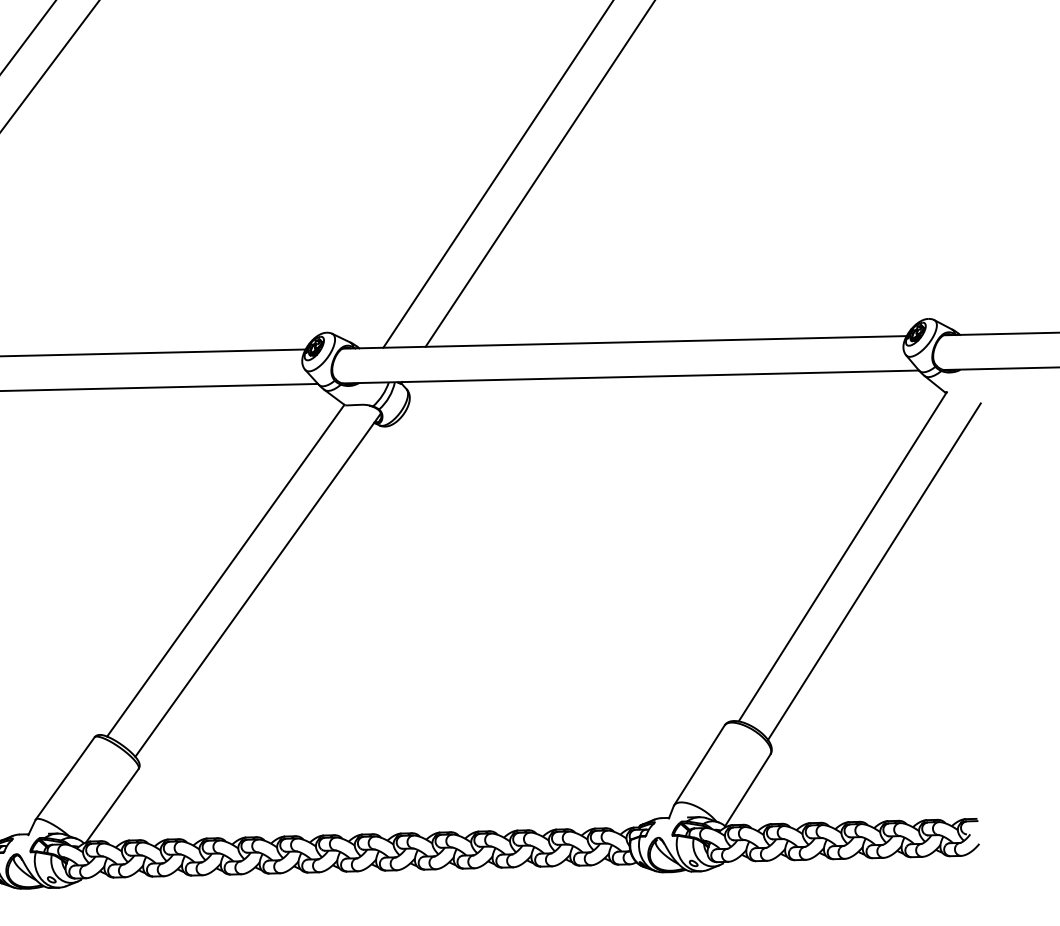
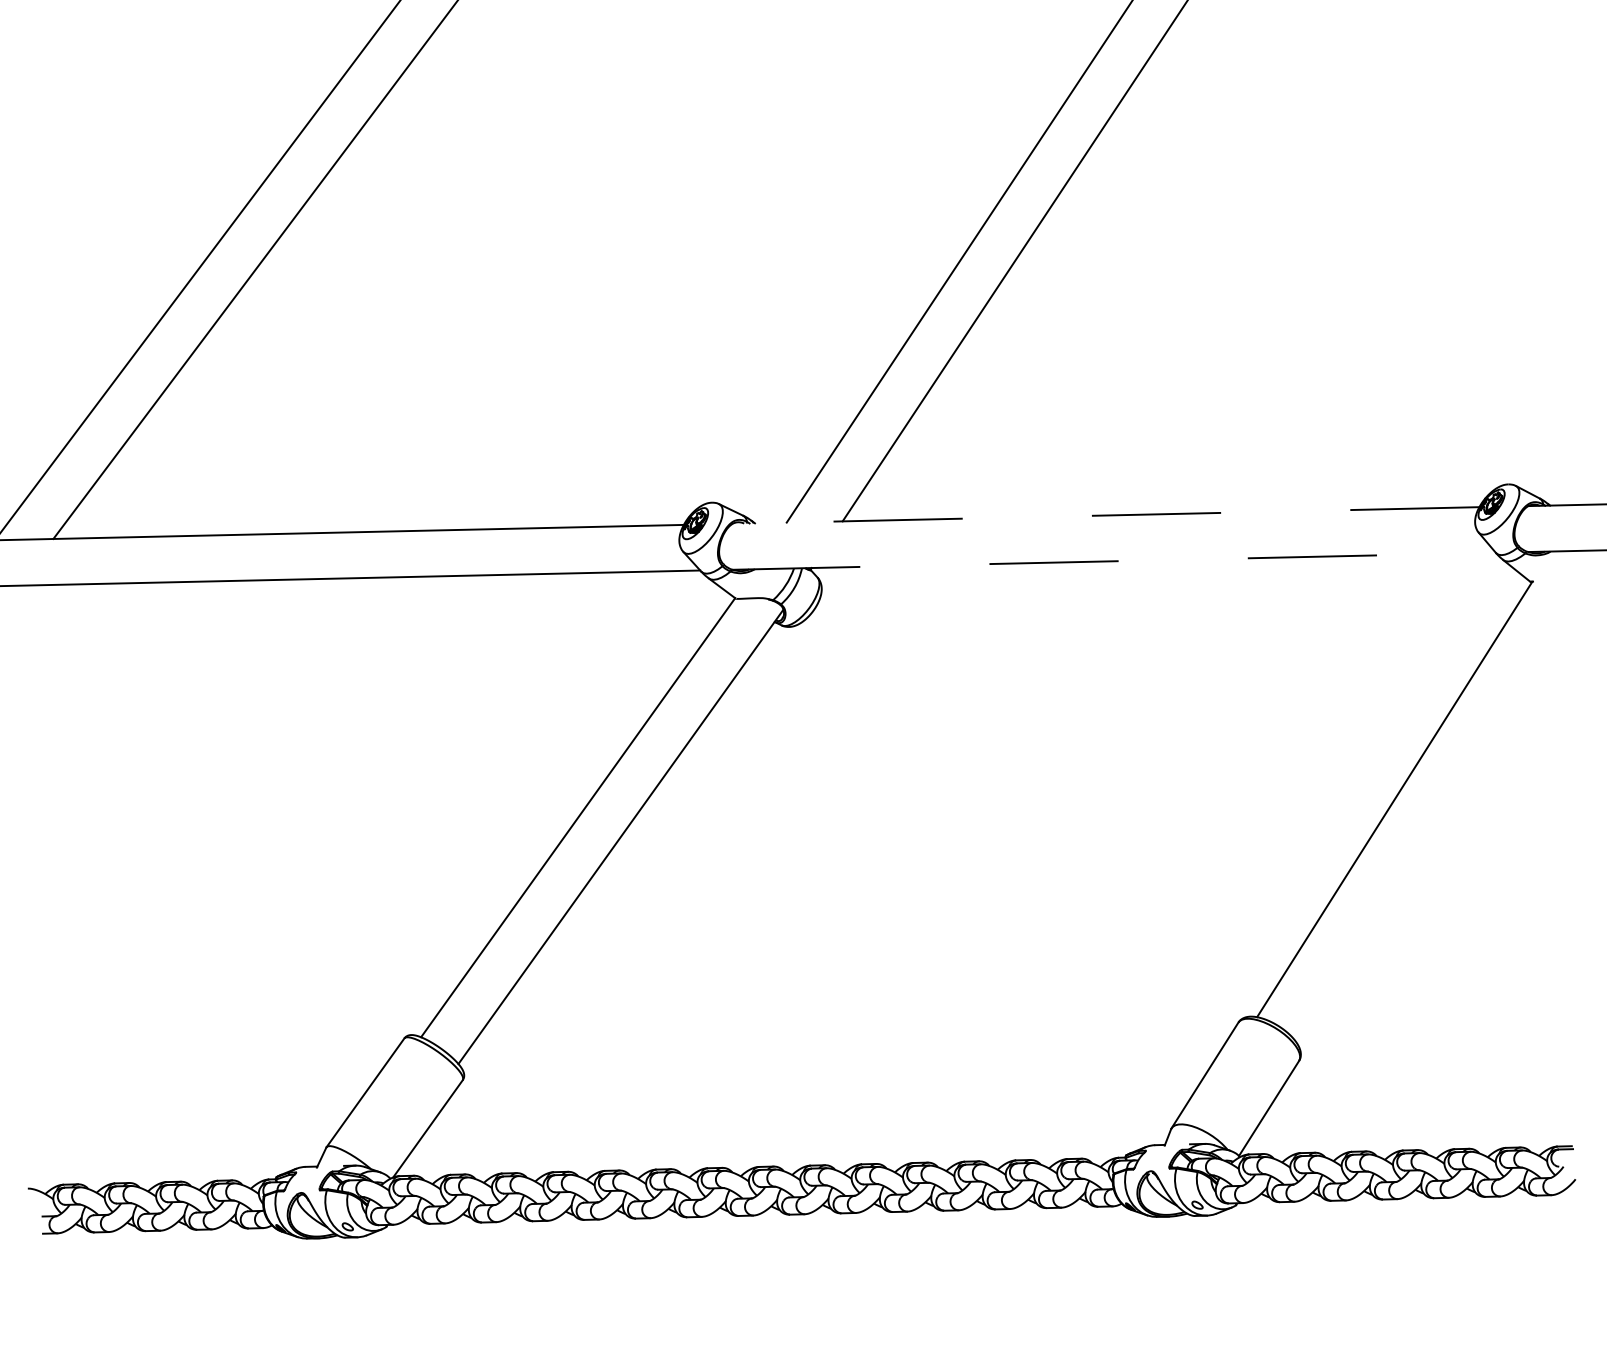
line: (624, 342) -> (1105, 515), solid -> dashed
line: (630, 377) -> (1113, 561), solid -> dashed
line: (874, 571) -> (1436, 818), removed

